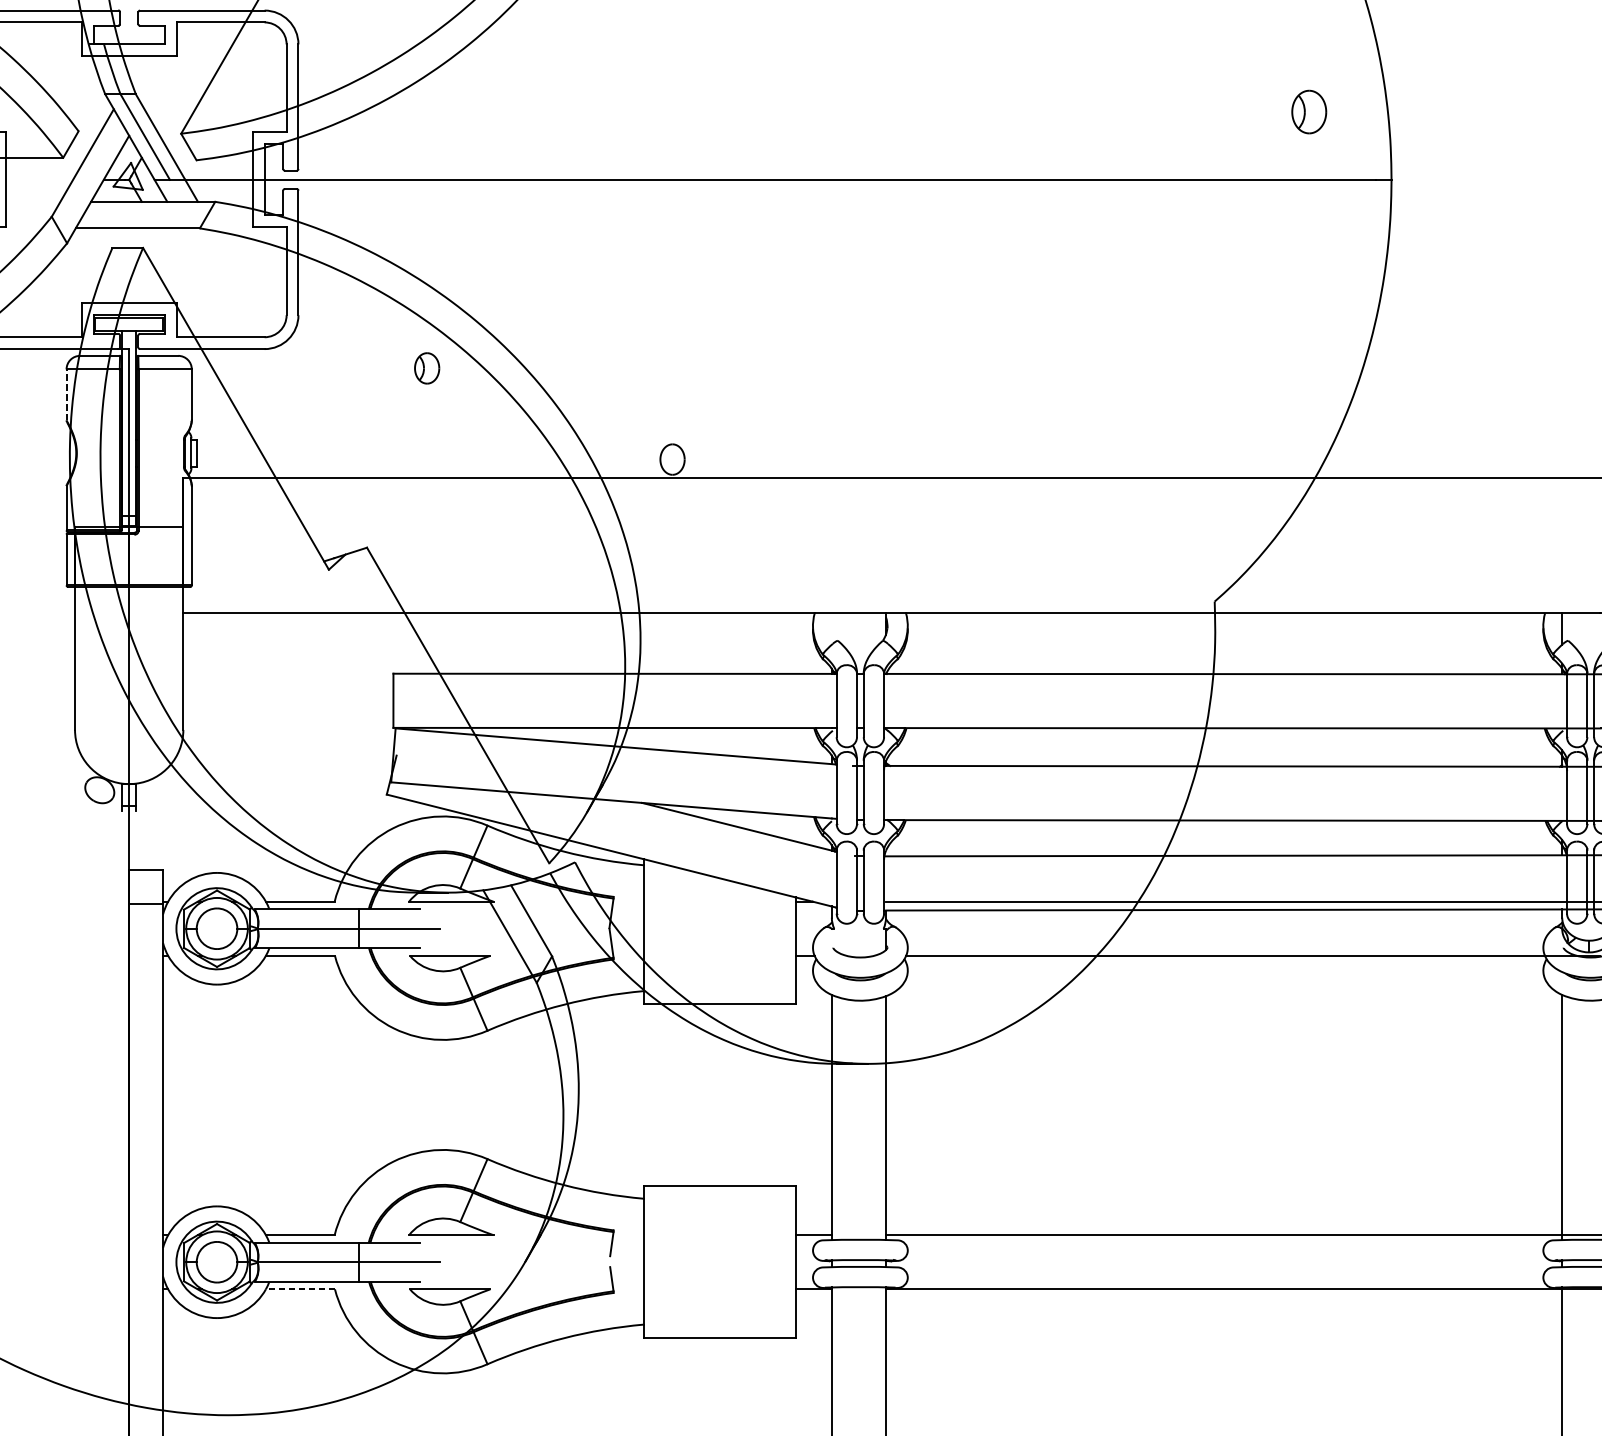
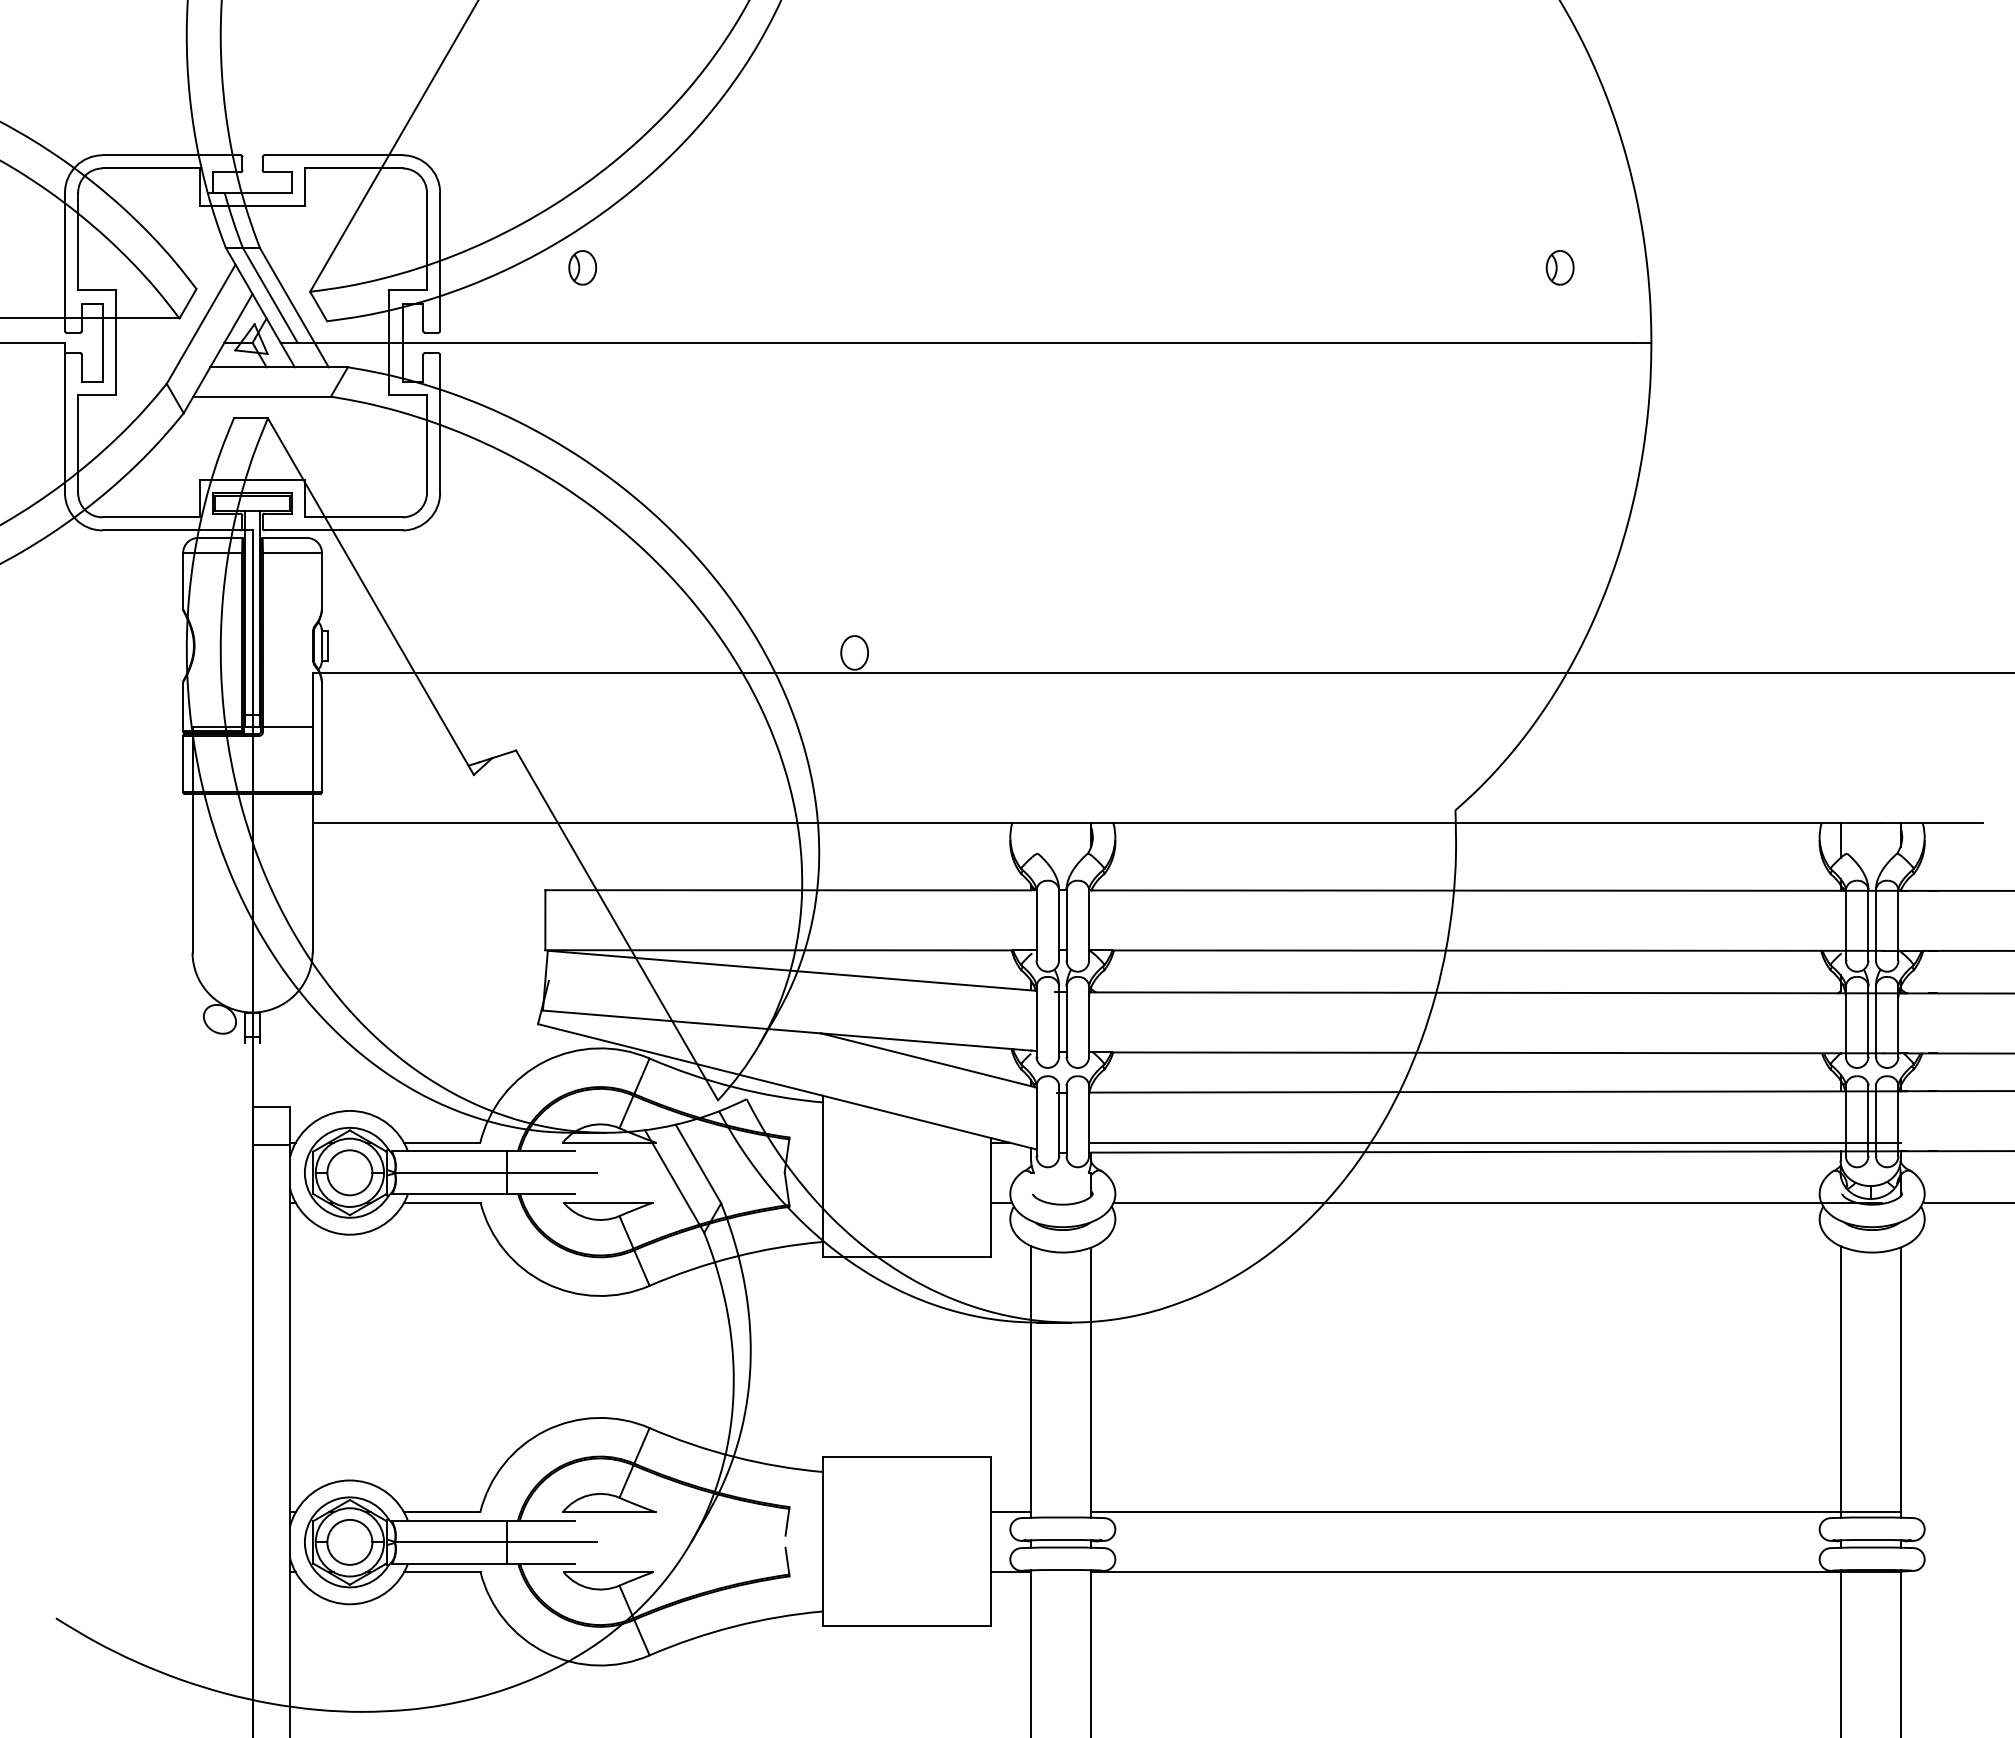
part: (1308, 111) -> (1559, 267), size x0.71
part: (426, 368) -> (582, 267), moved
line: (66, 394) -> (183, 580), dashed -> solid
line: (299, 1289) -> (441, 1572), dashed -> solid

